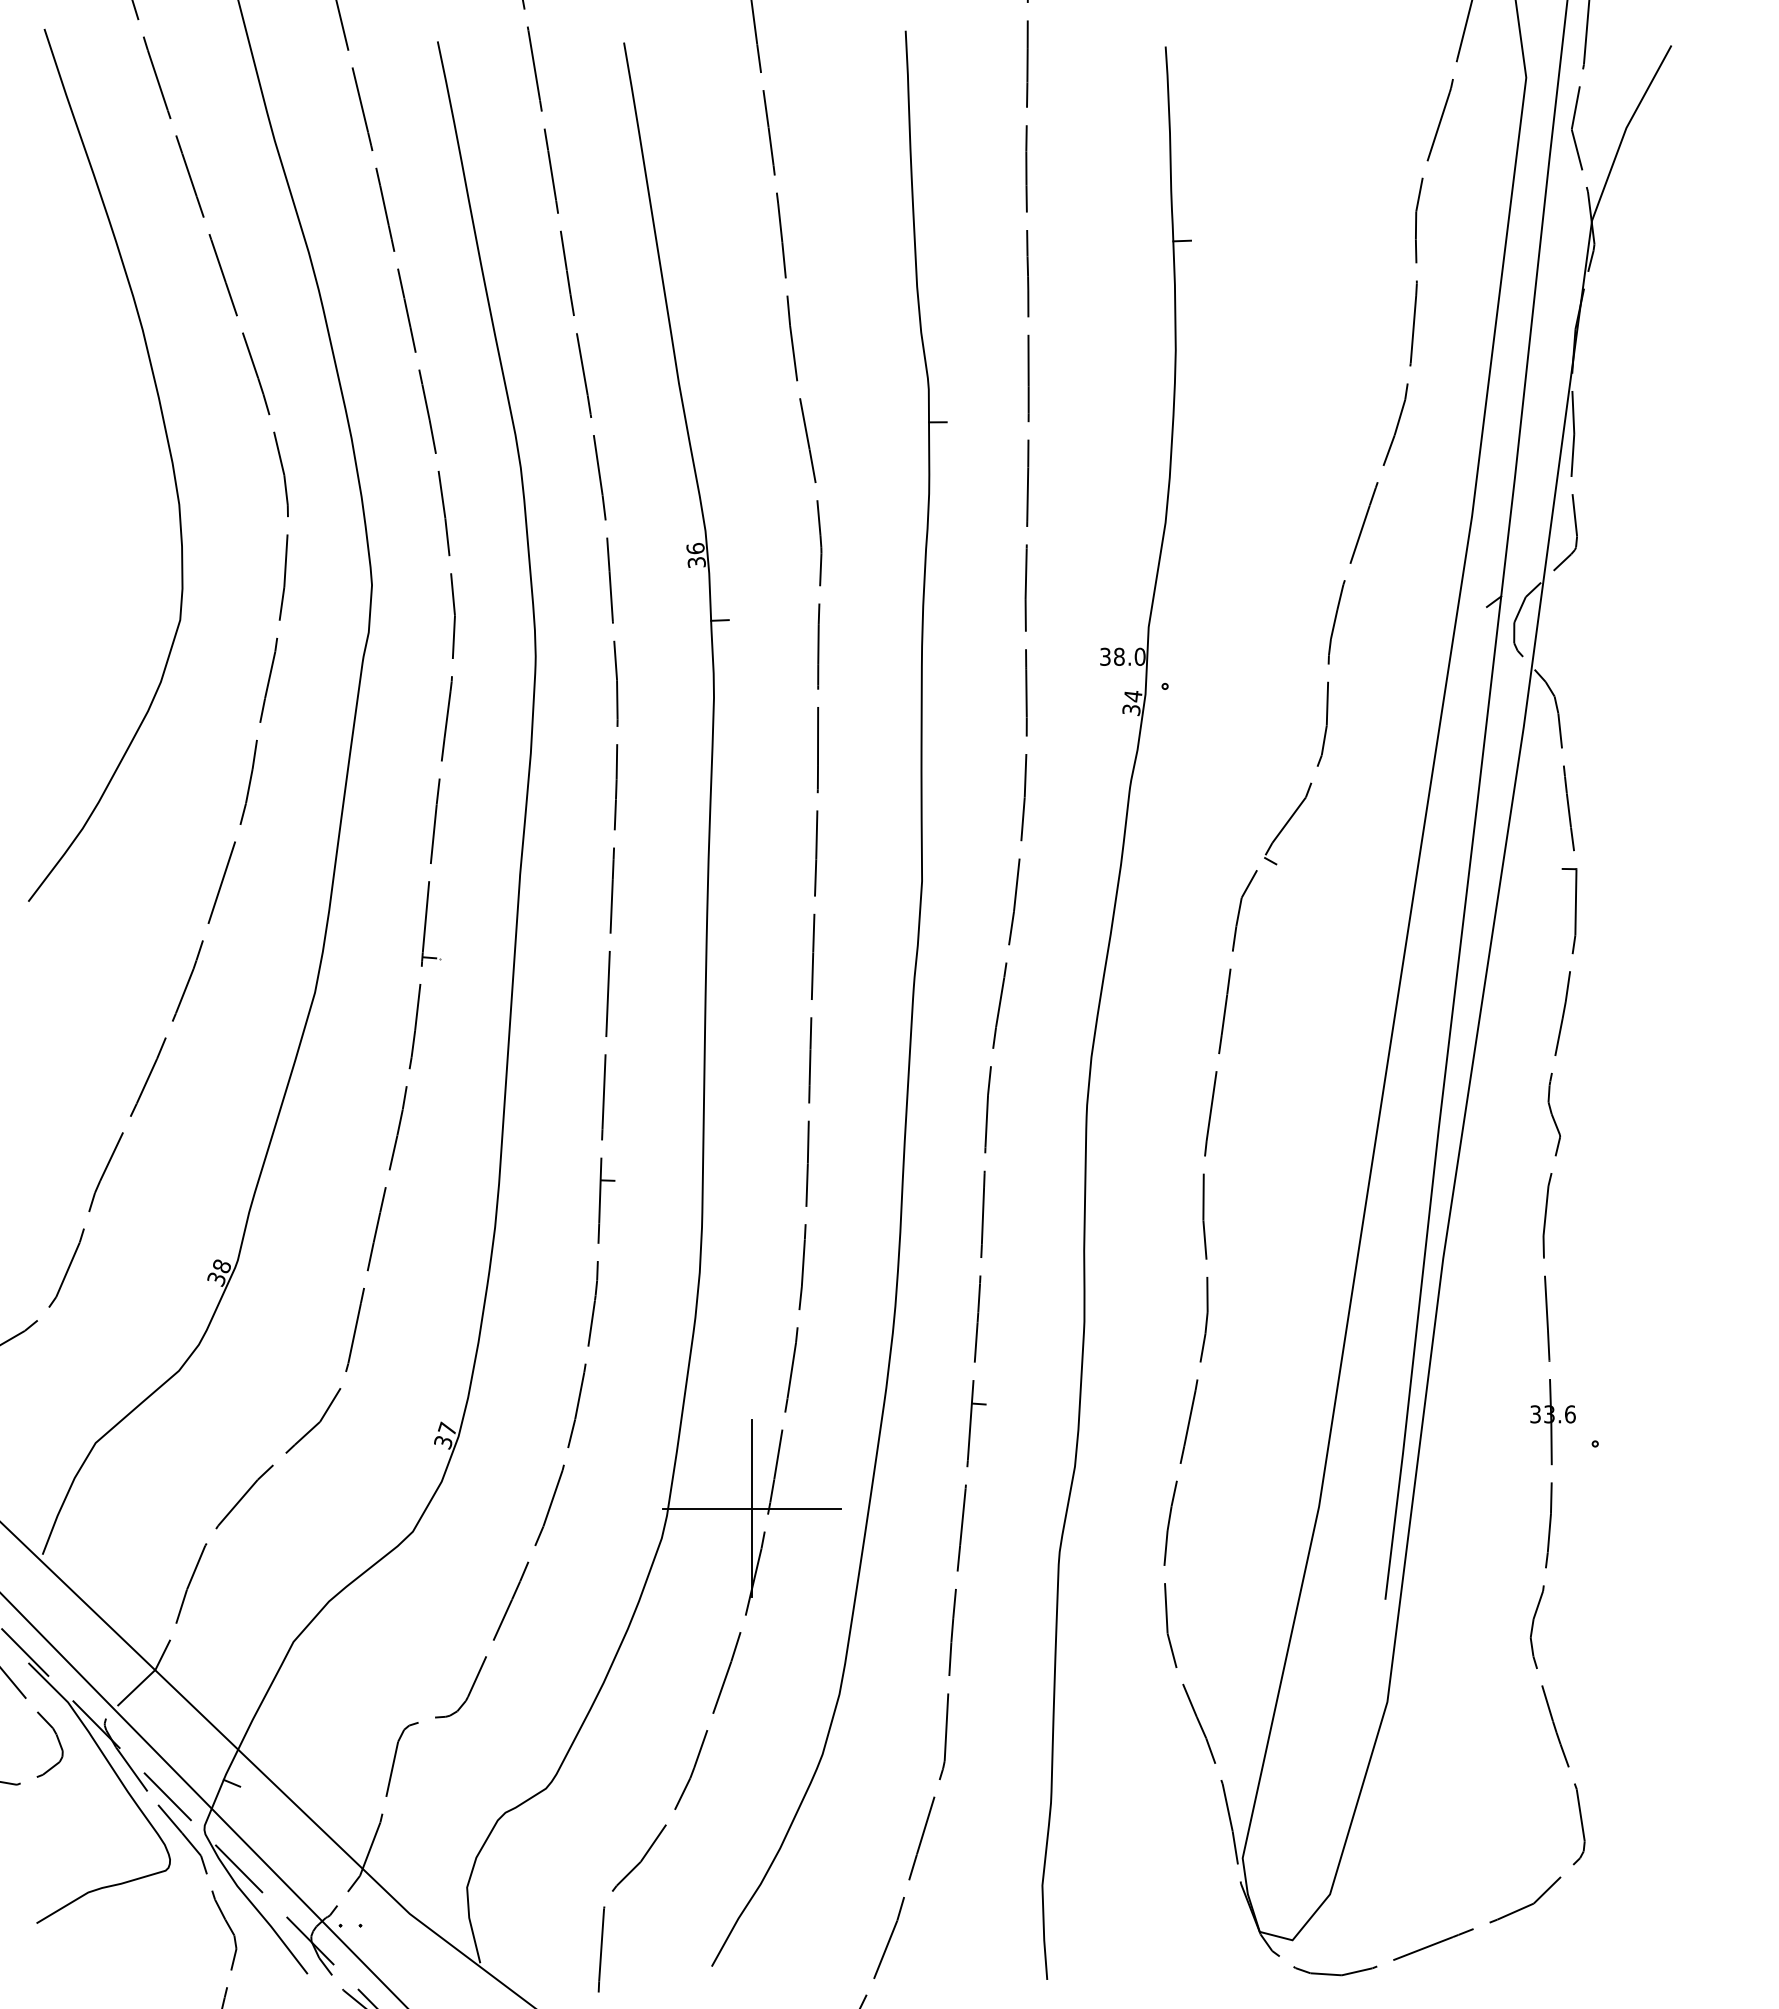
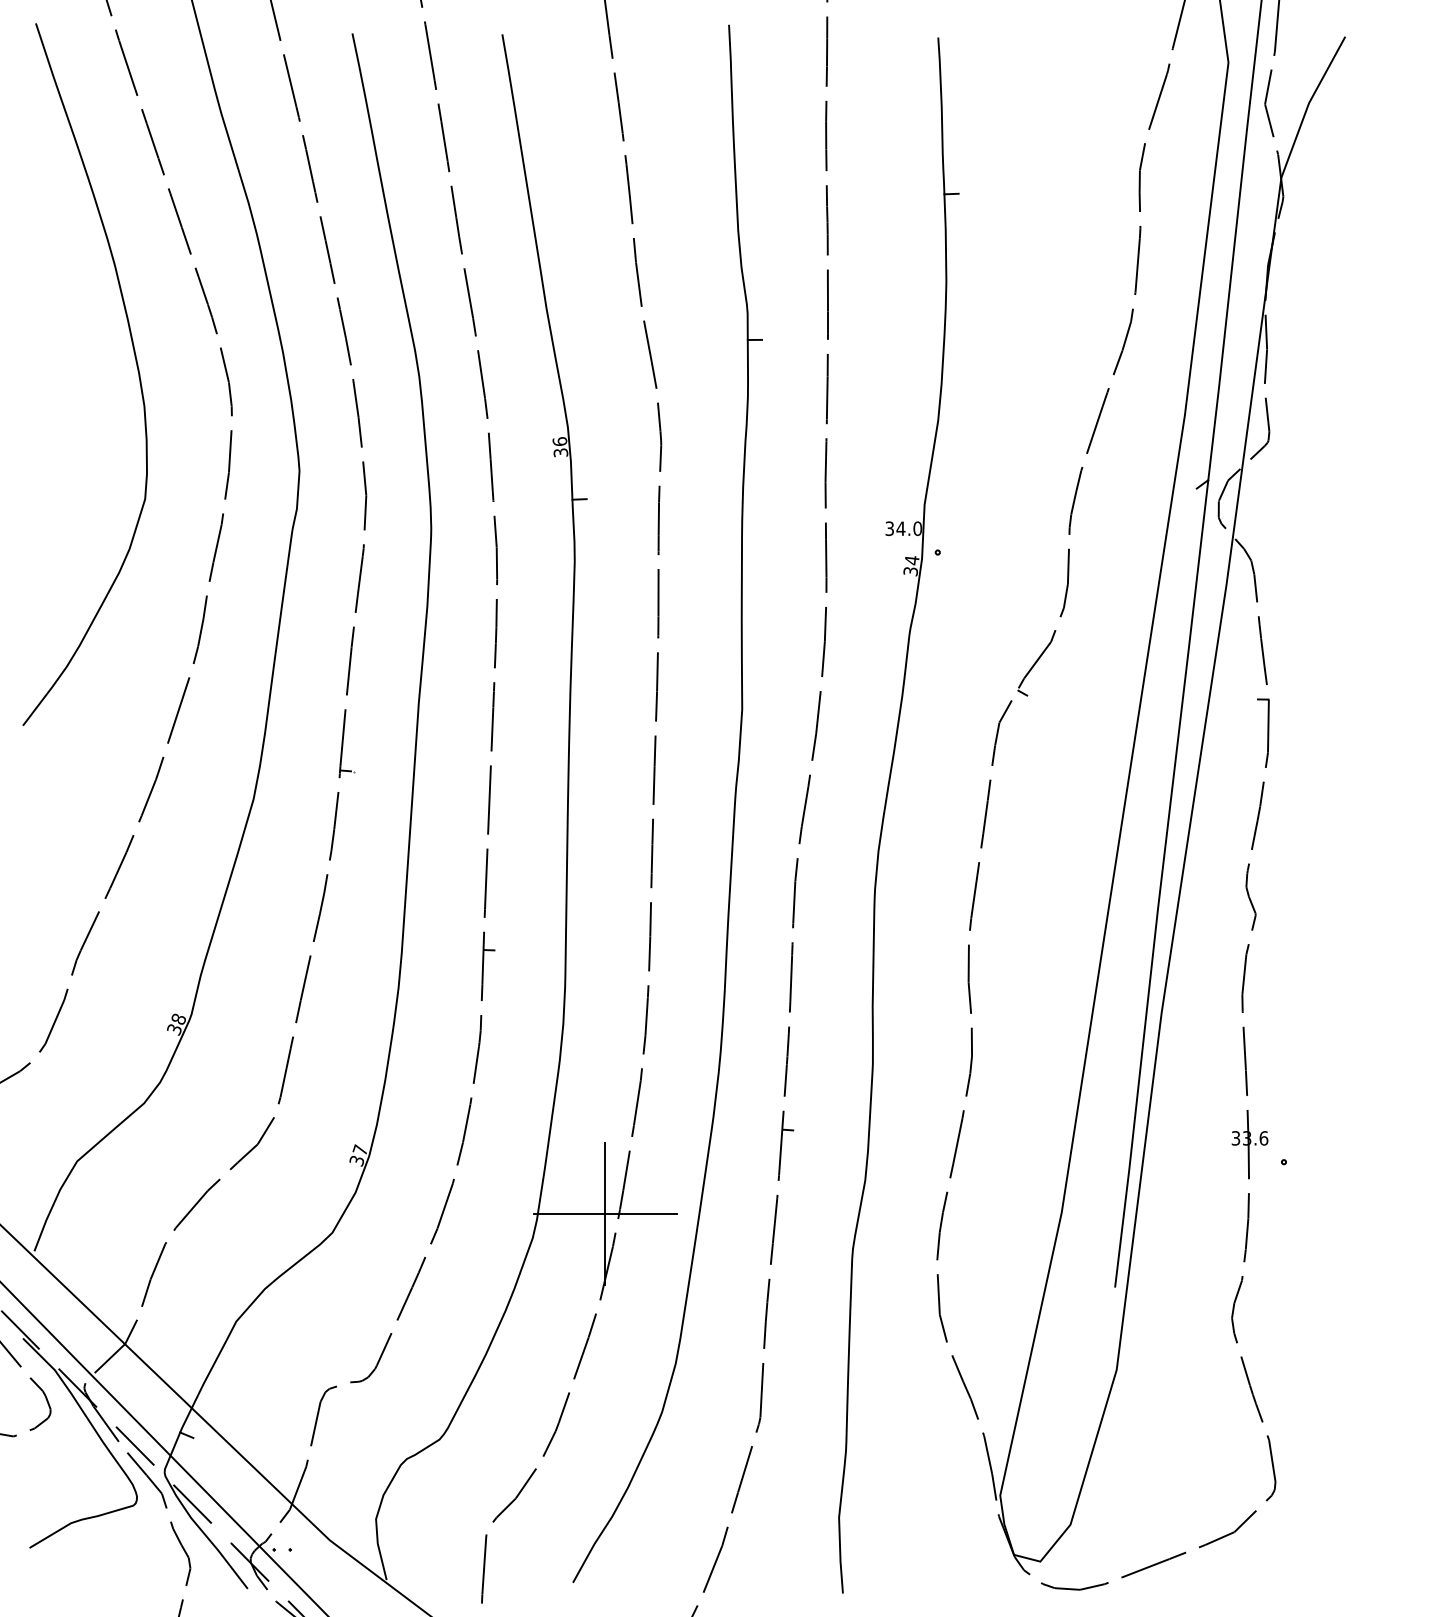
text: (1119, 656) -> (901, 528), 38.0 -> 34.0

